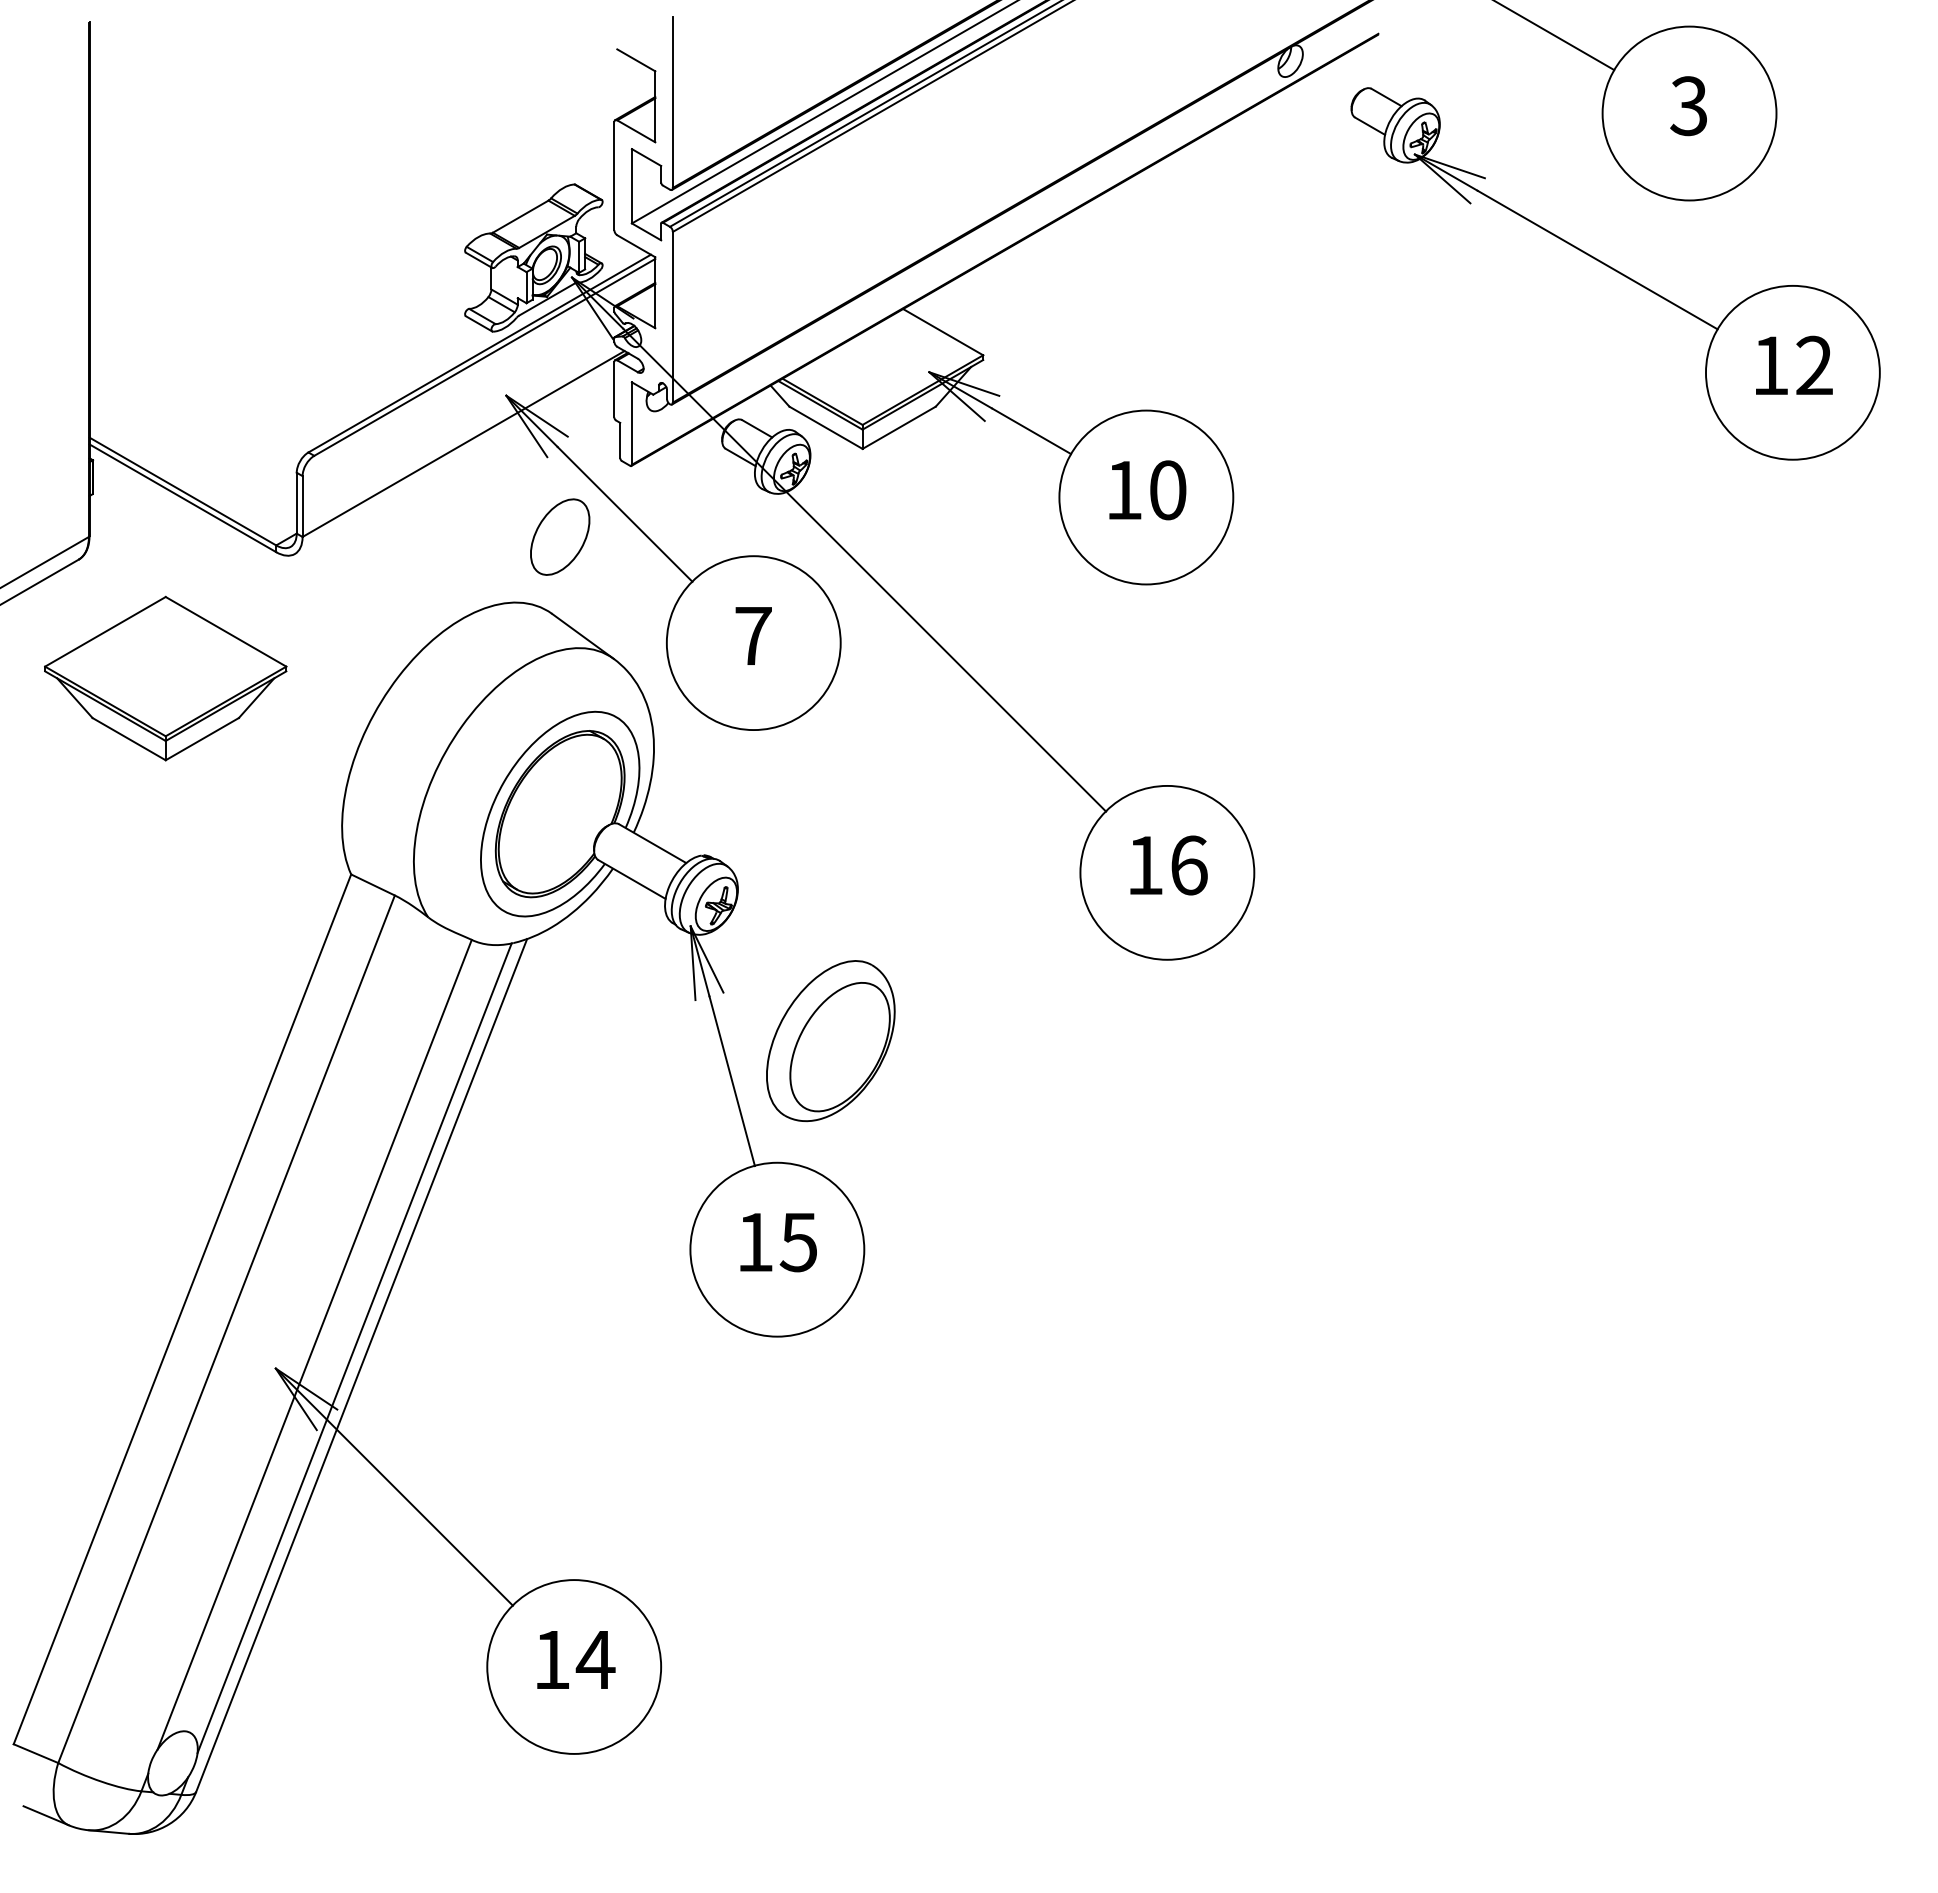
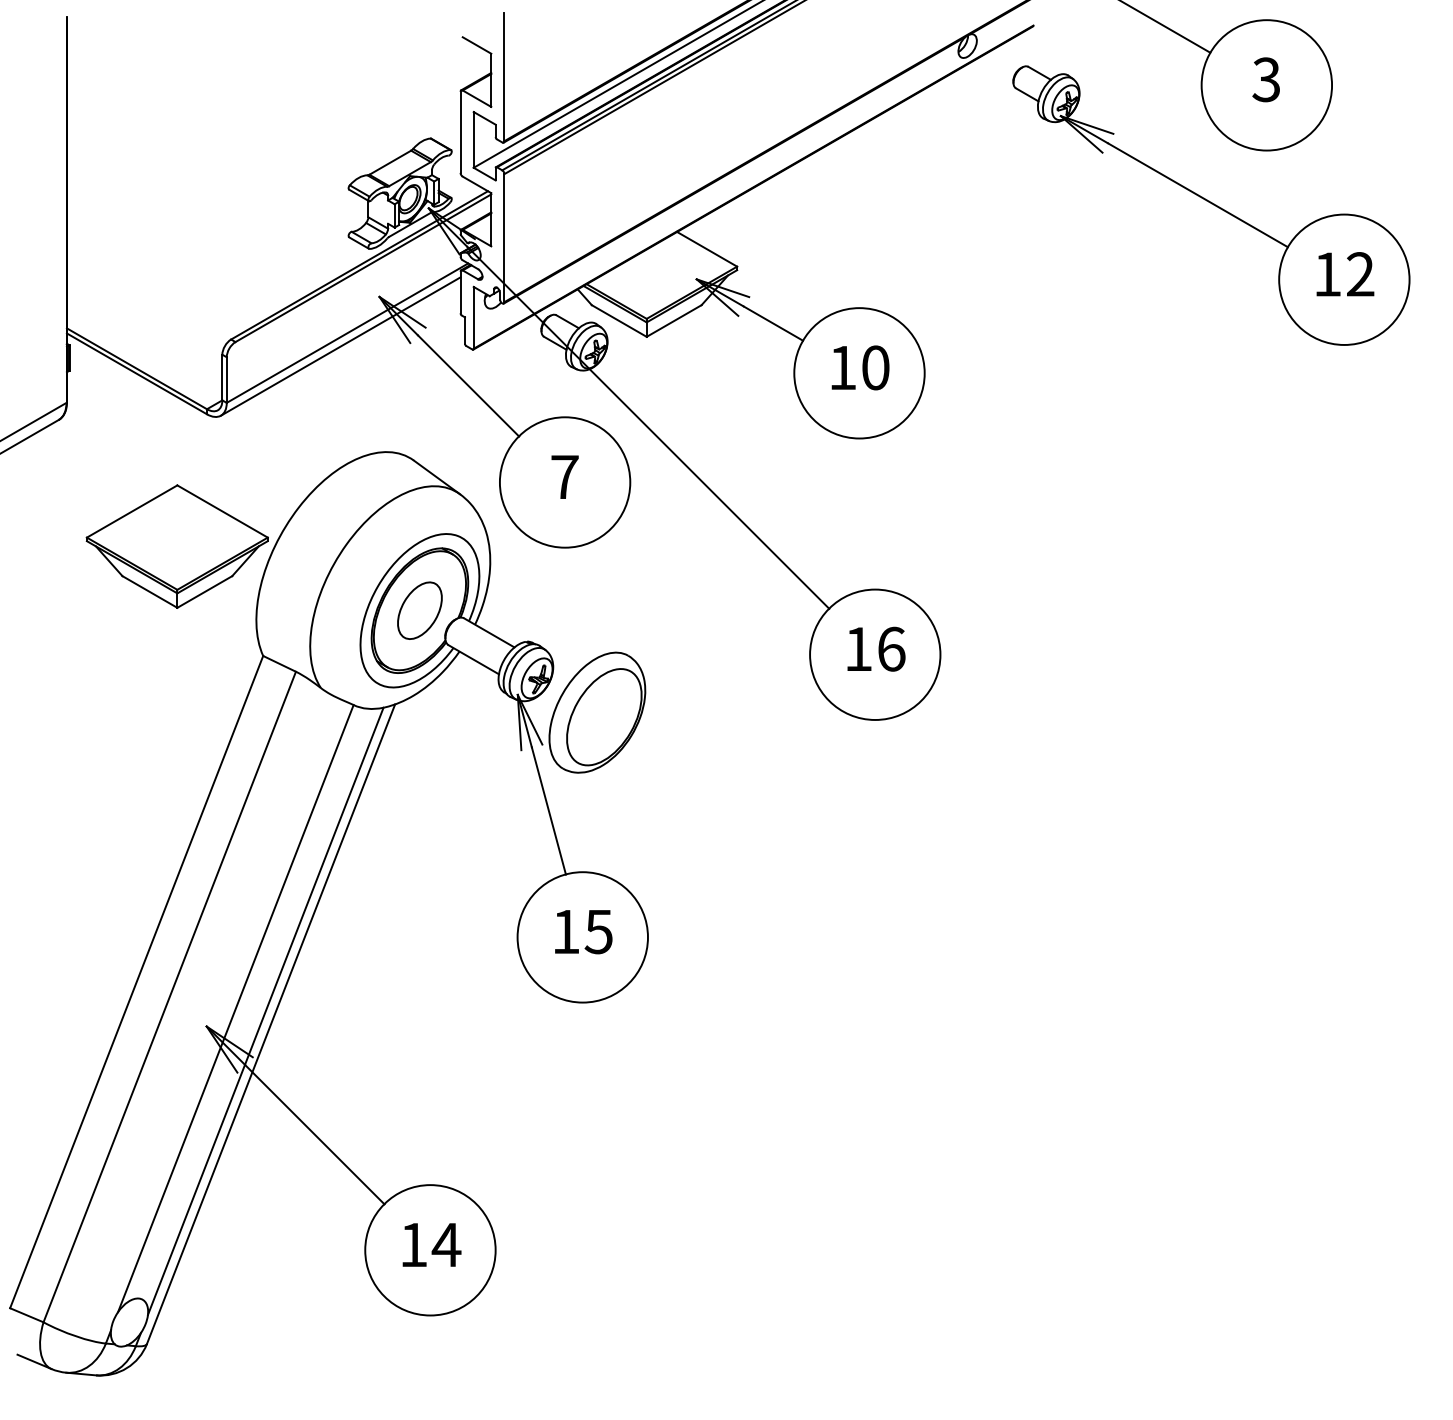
line: (454, 461) -> (340, 346), added
part: (560, 536) -> (420, 610), moved
part: (165, 678) -> (177, 546), moved
part: (830, 1041) -> (597, 712), moved

